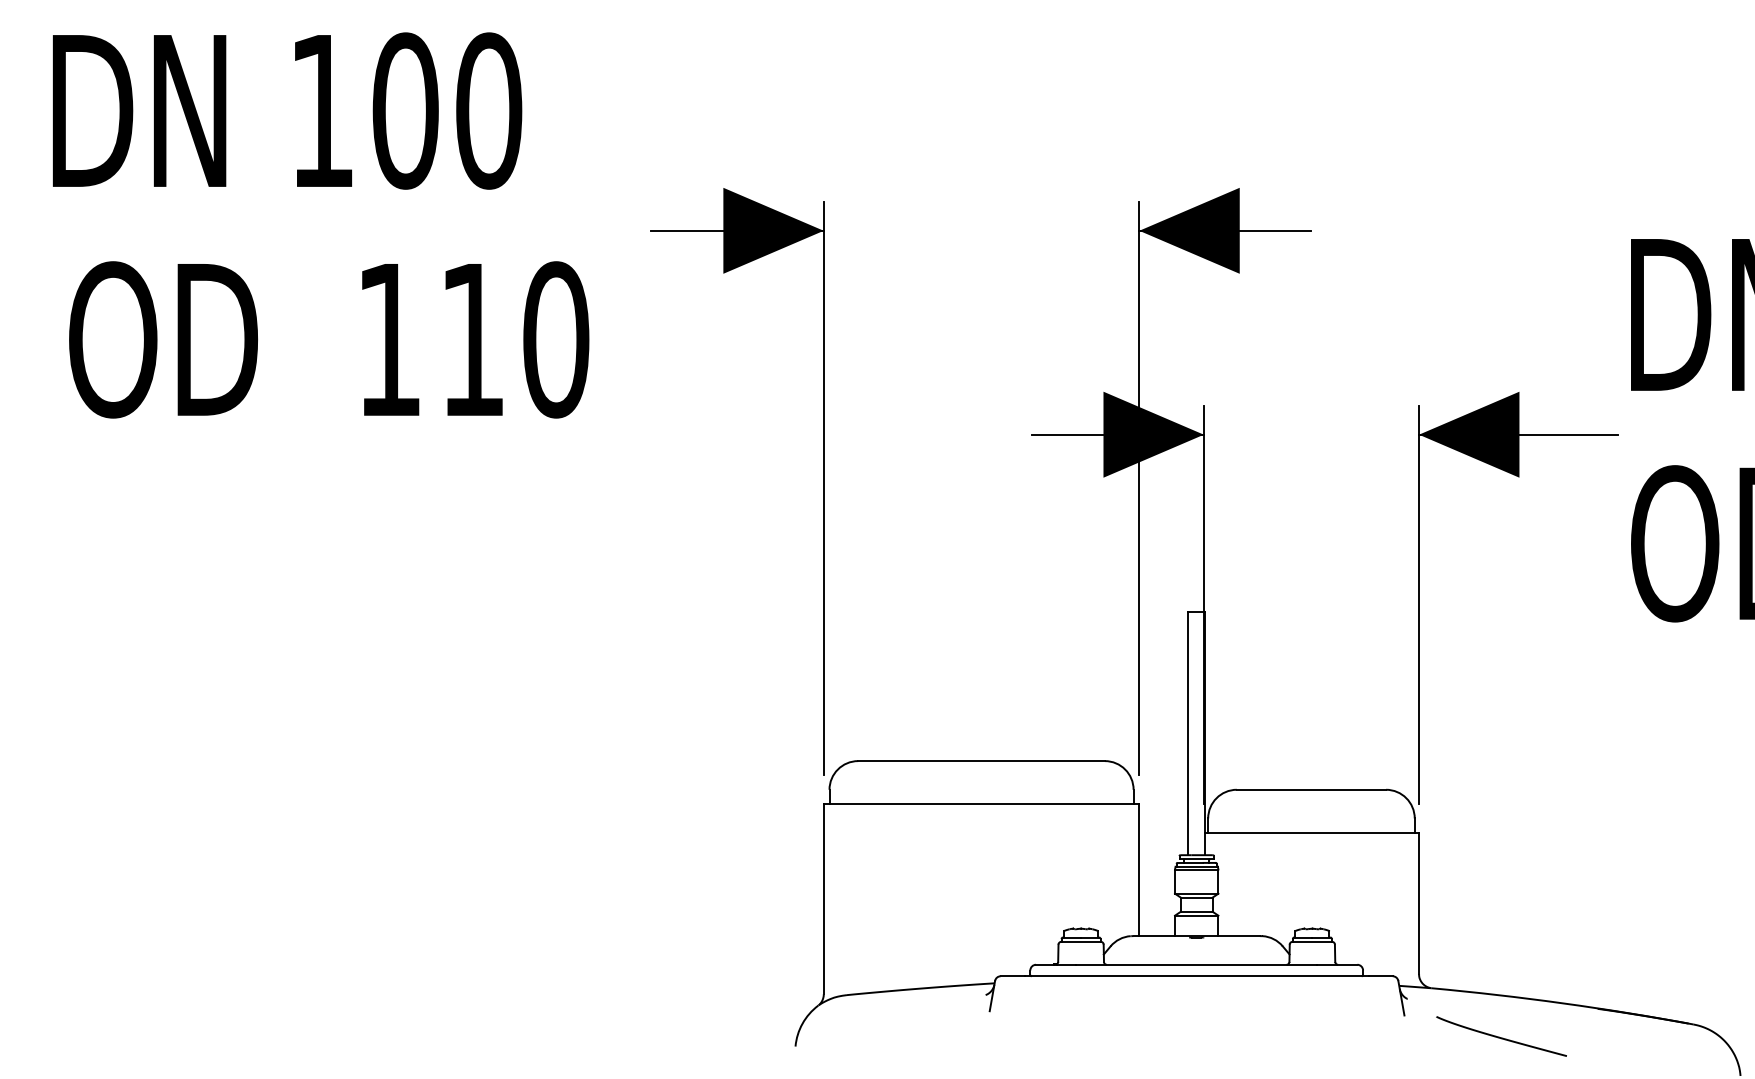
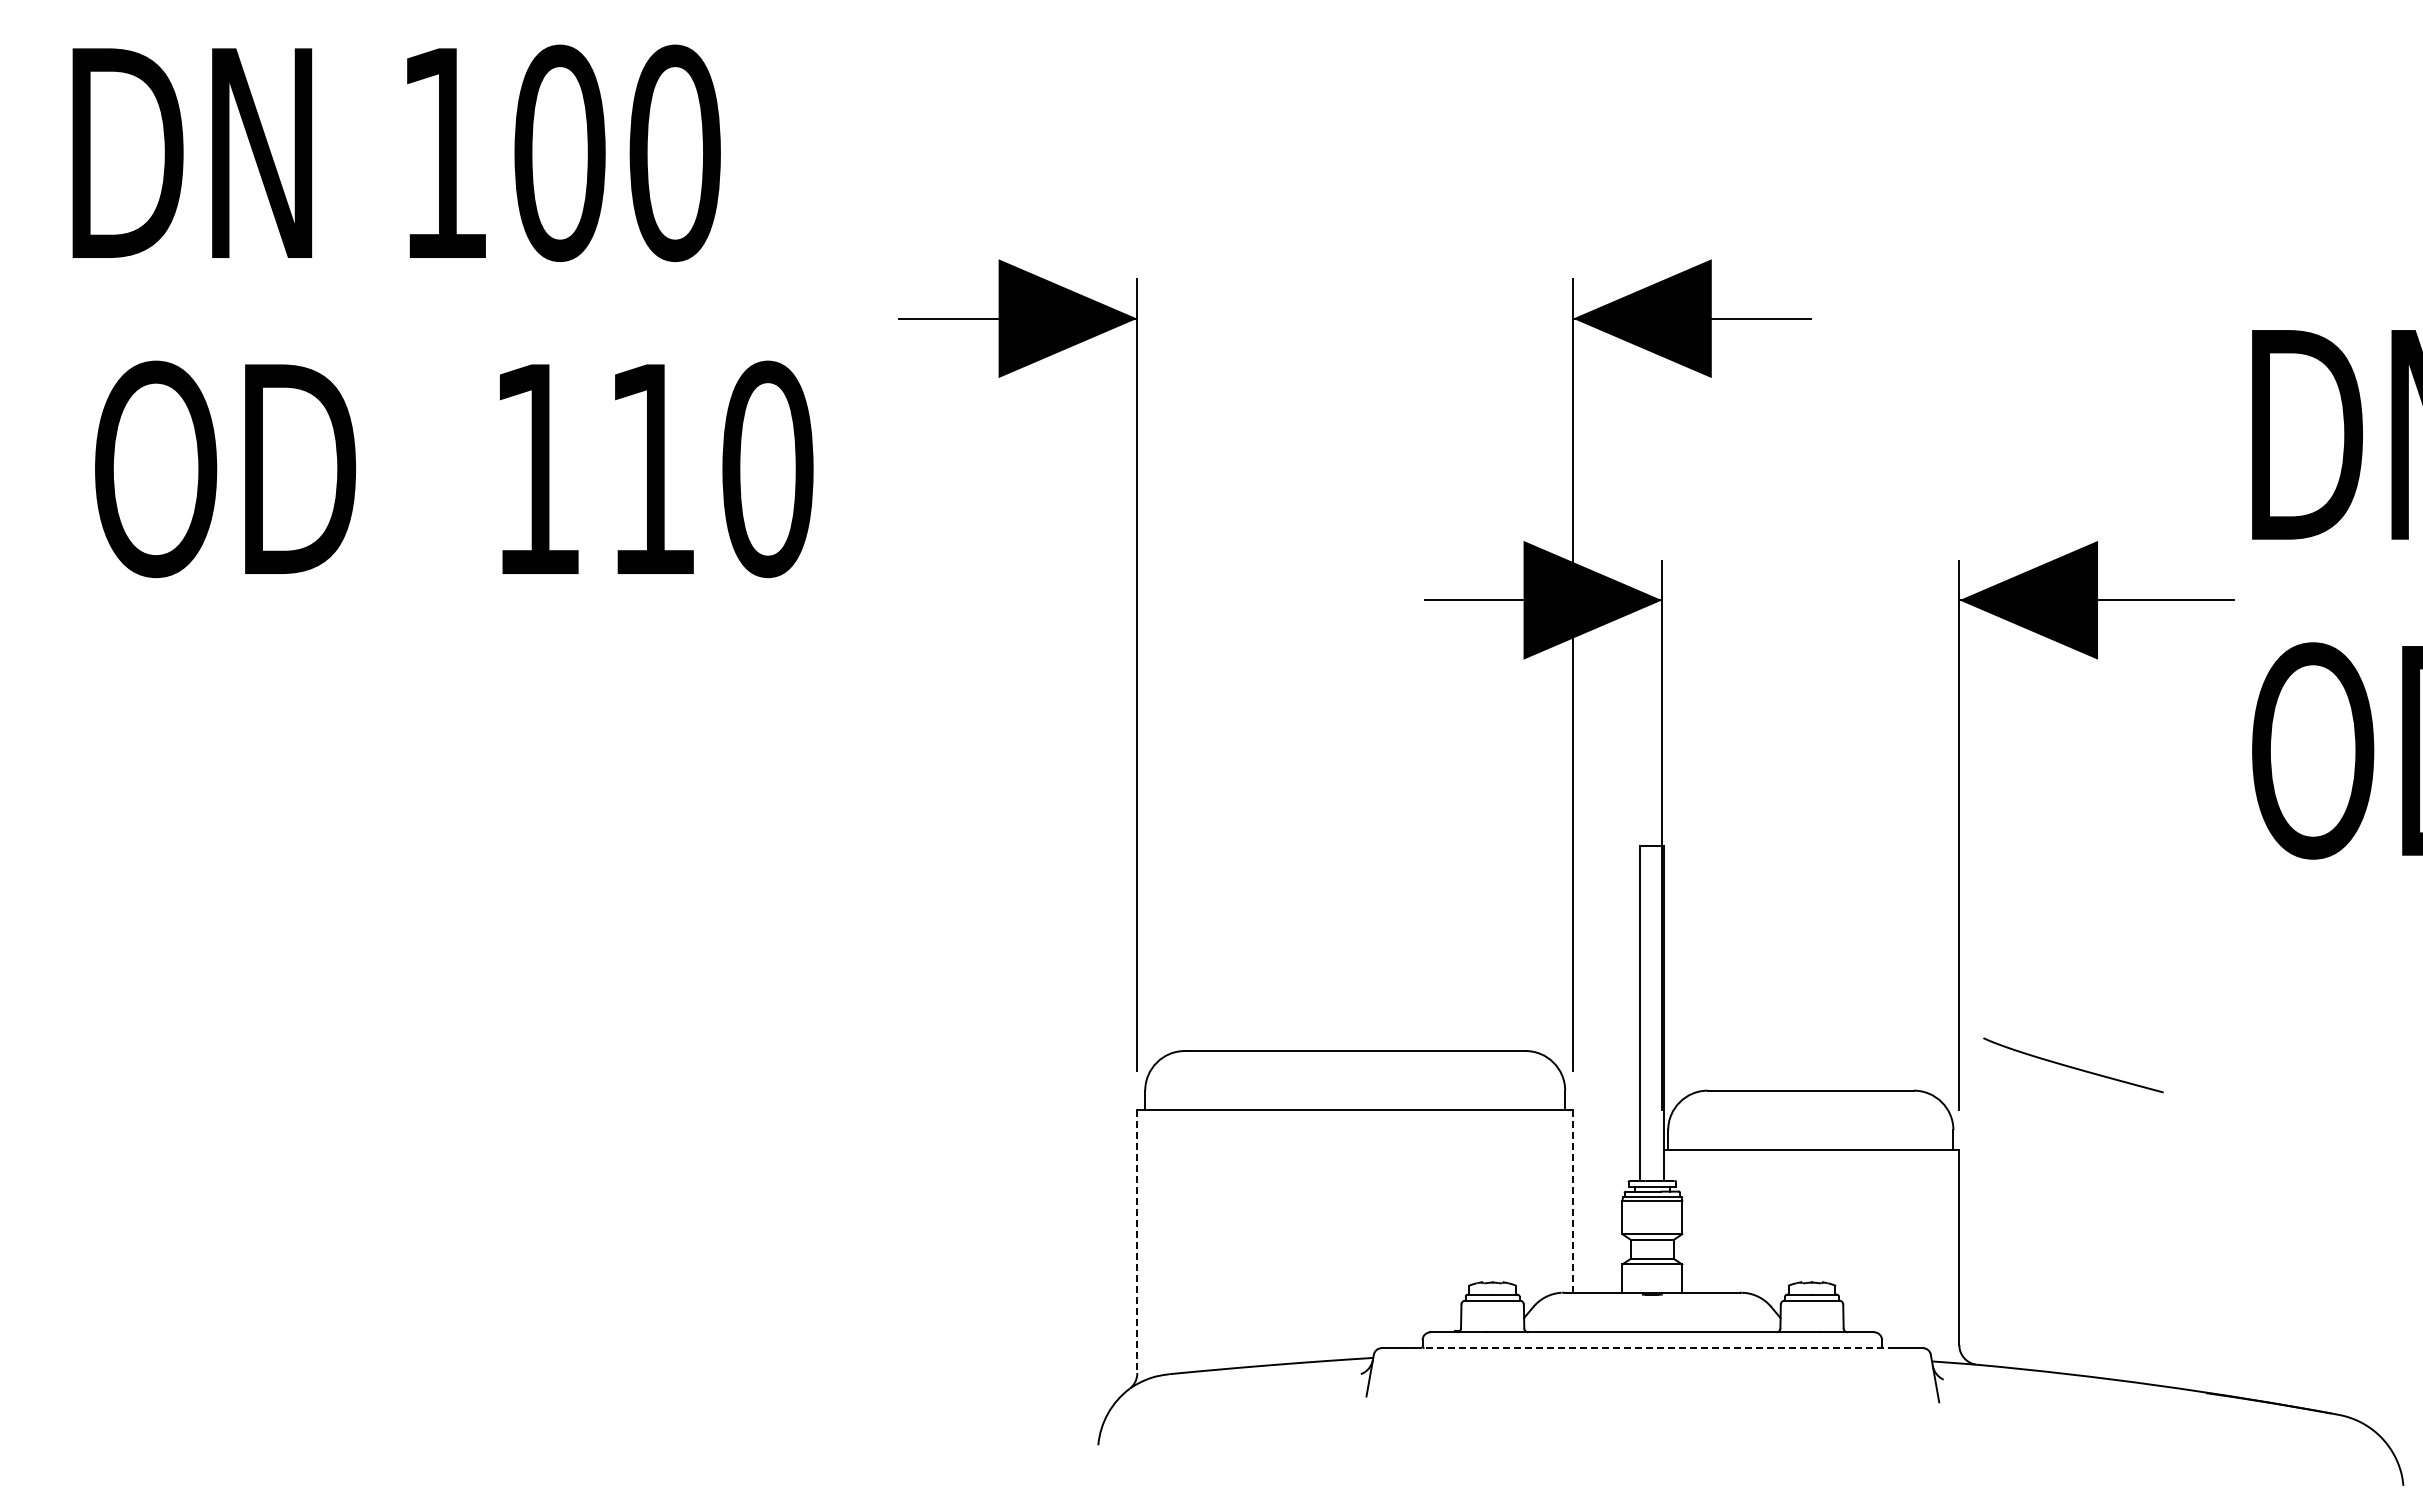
line: (1139, 870) -> (1573, 1201), solid -> dashed
line: (823, 899) -> (1137, 1242), solid -> dashed
line: (1196, 976) -> (1652, 1348), solid -> dashed
curve: (1500, 1037) -> (2072, 1066), moved

